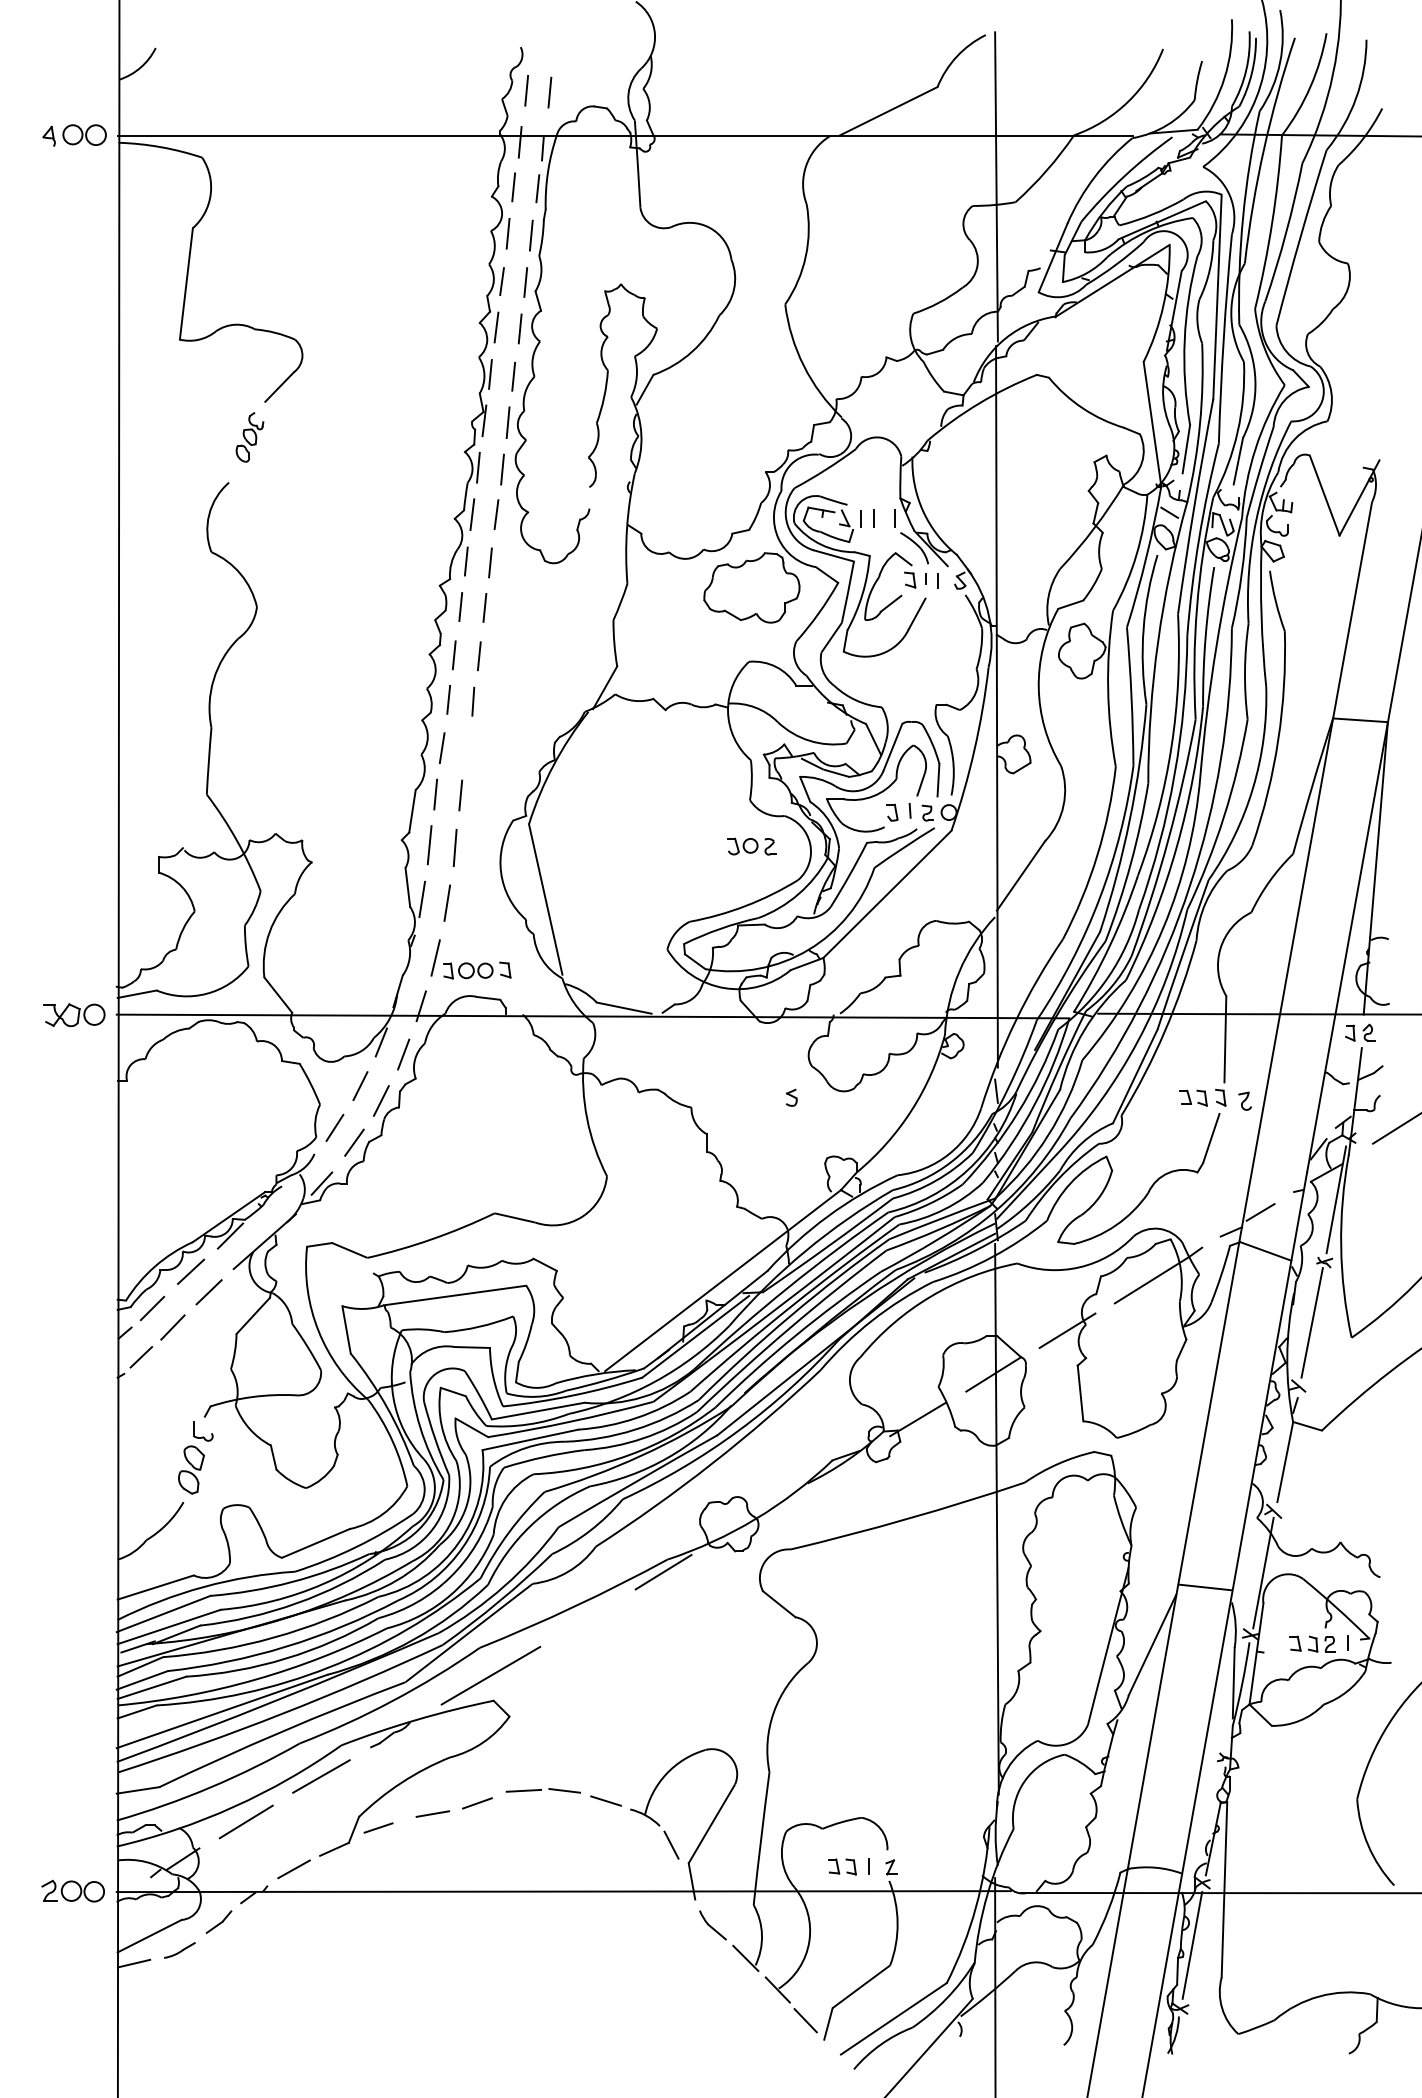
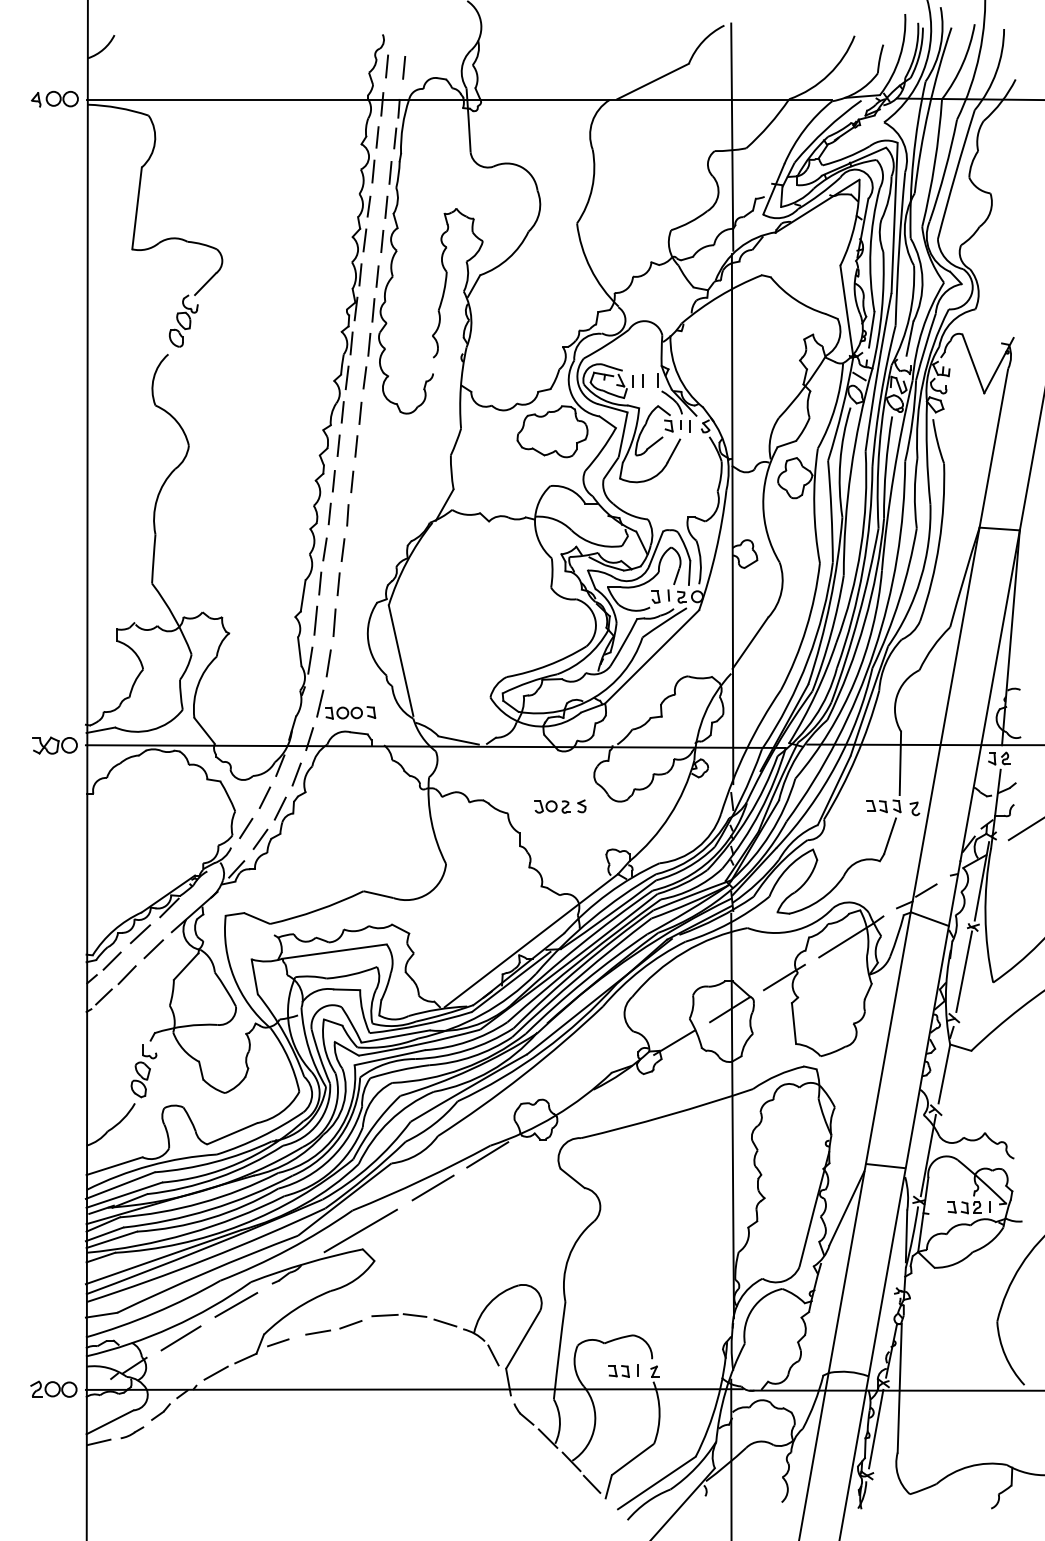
part: (249, 437) -> (183, 321), size x1.43
line: (466, 748) -> (342, 549), added
part: (751, 846) -> (552, 806), moved
line: (589, 1616) -> (433, 1187), added

